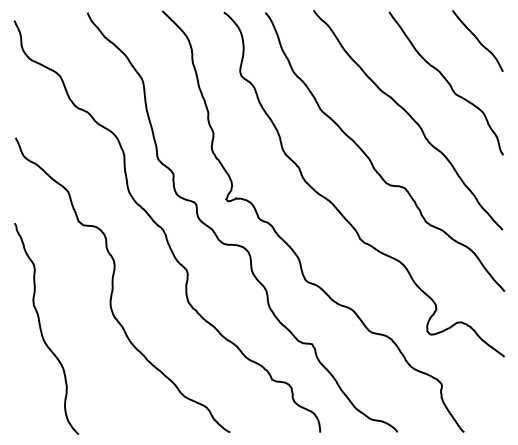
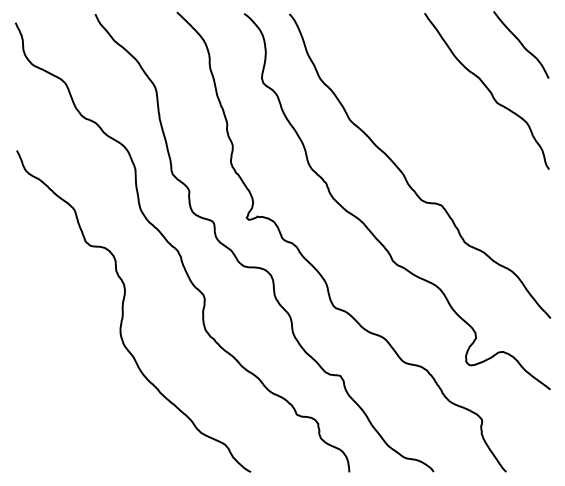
curve: (410, 117) -> (447, 128), removed
curve: (41, 329) -> (45, 359), removed

